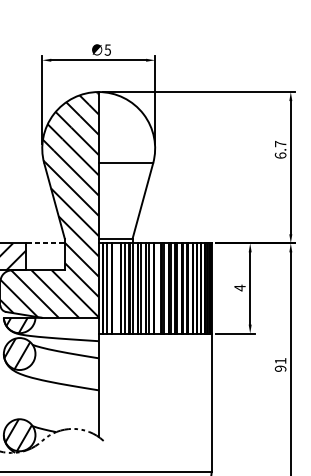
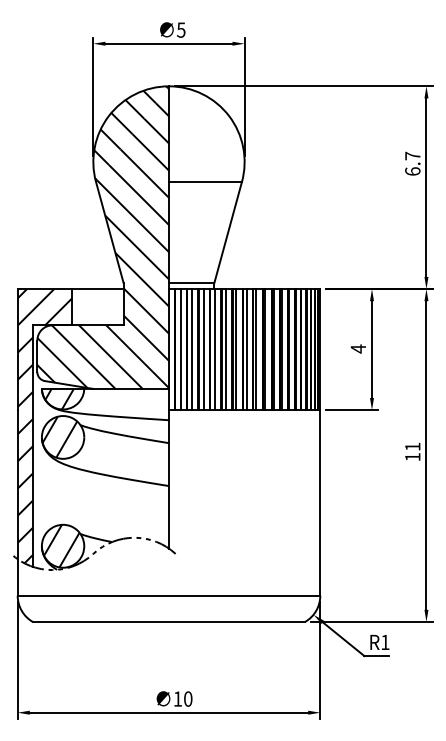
line: (45, 243) -> (97, 289), dashed -> solid
line: (116, 288) -> (192, 349), added
line: (156, 288) -> (246, 349), added
text: (280, 369) -> (412, 457), 91 -> 11

